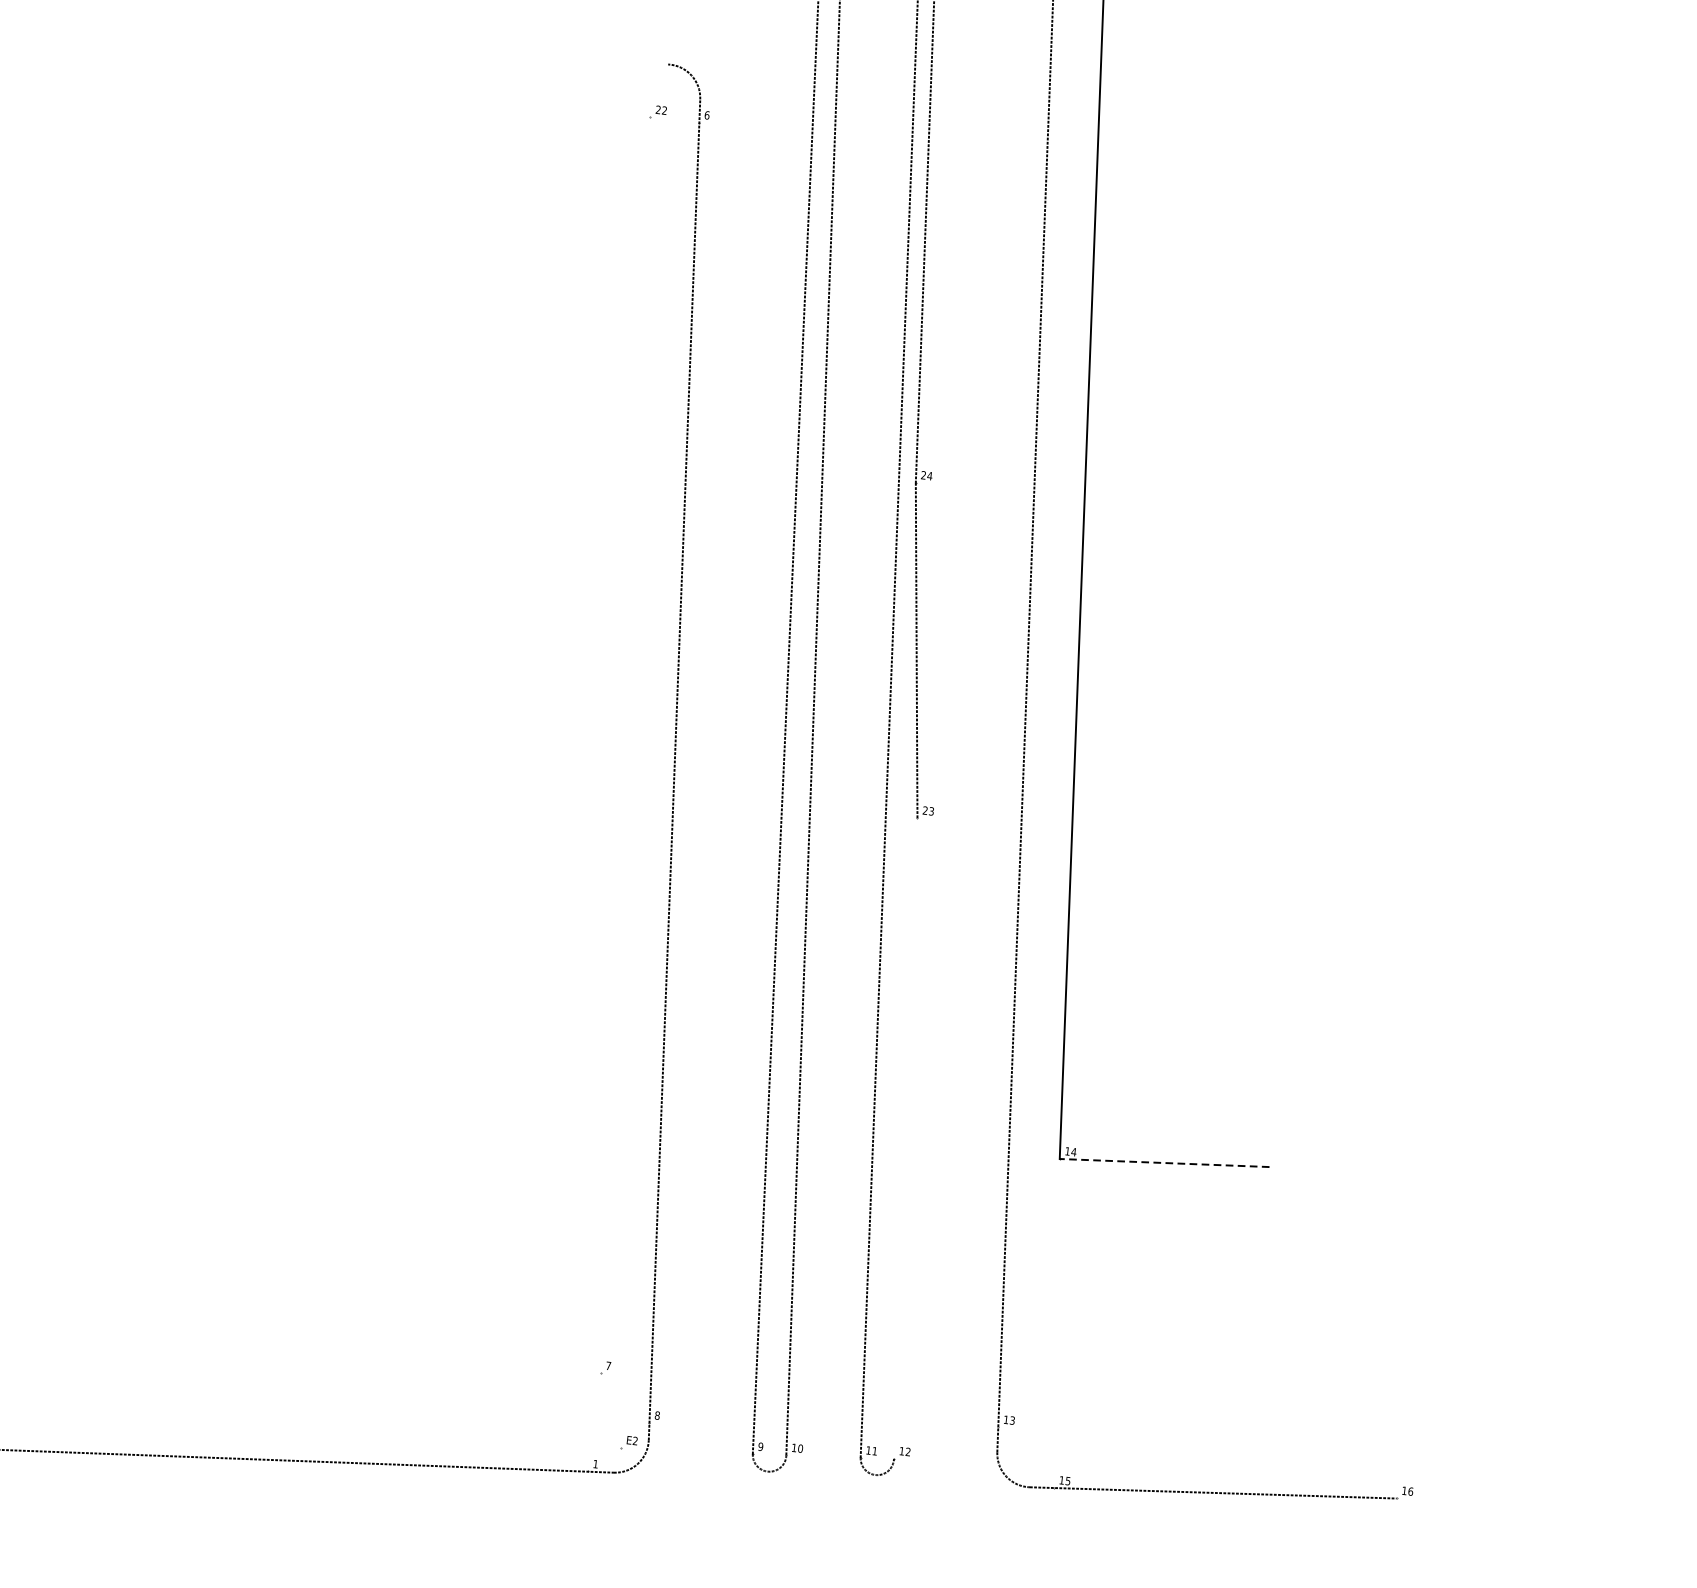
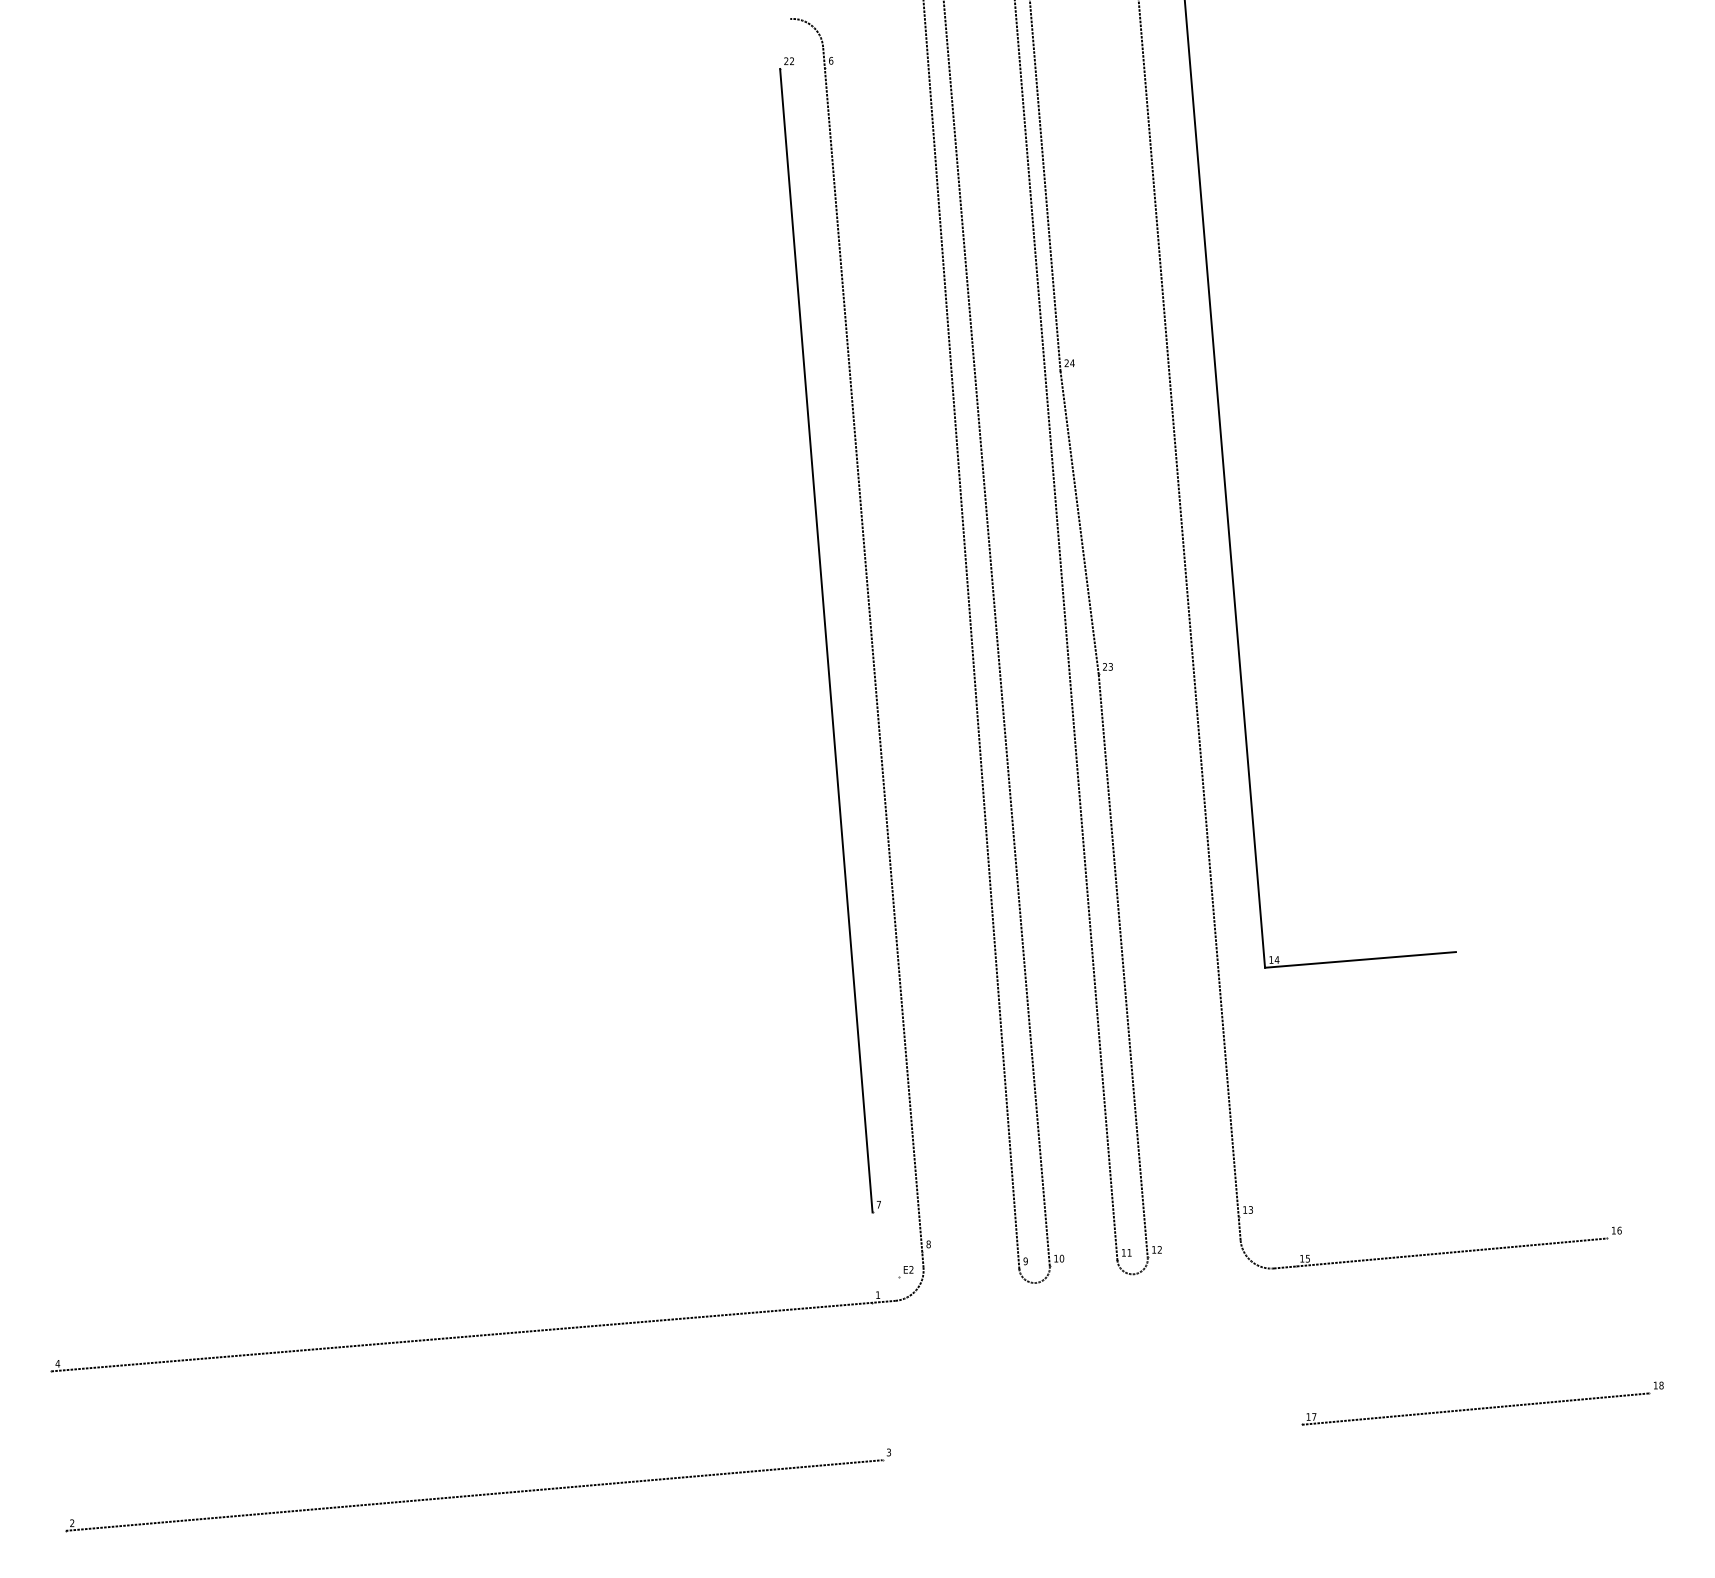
line: (625, 745) -> (826, 640), added
line: (905, 1137) -> (1122, 965), added
line: (1164, 1162) -> (1360, 959), dashed -> solid

